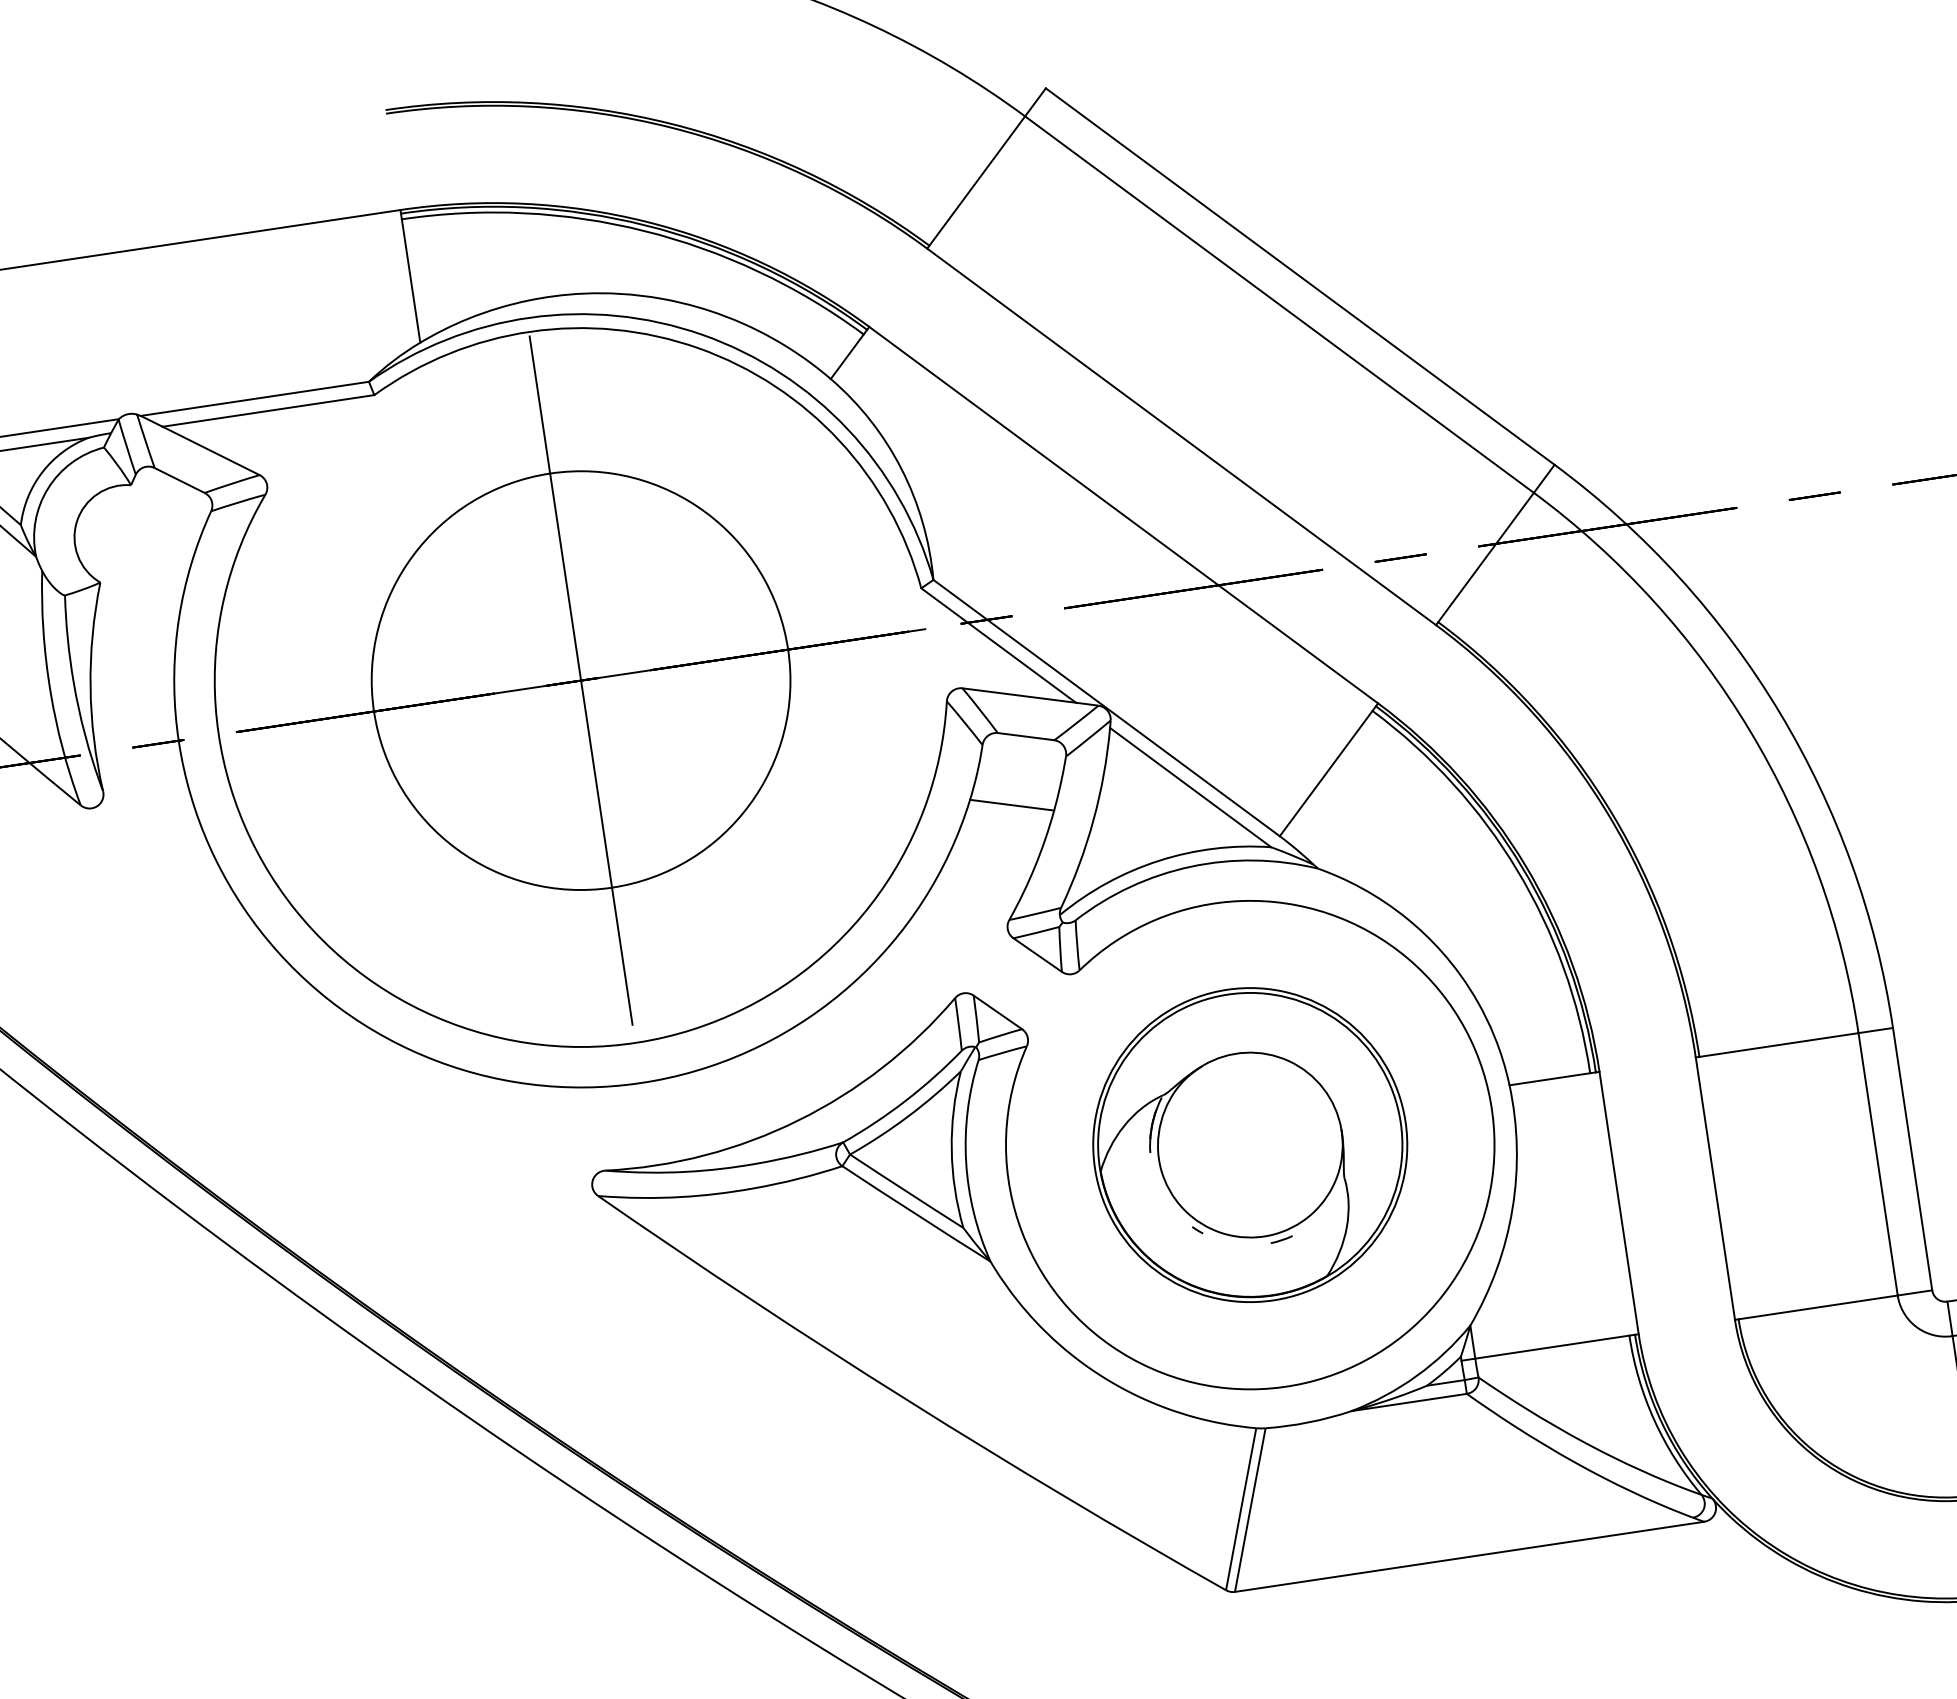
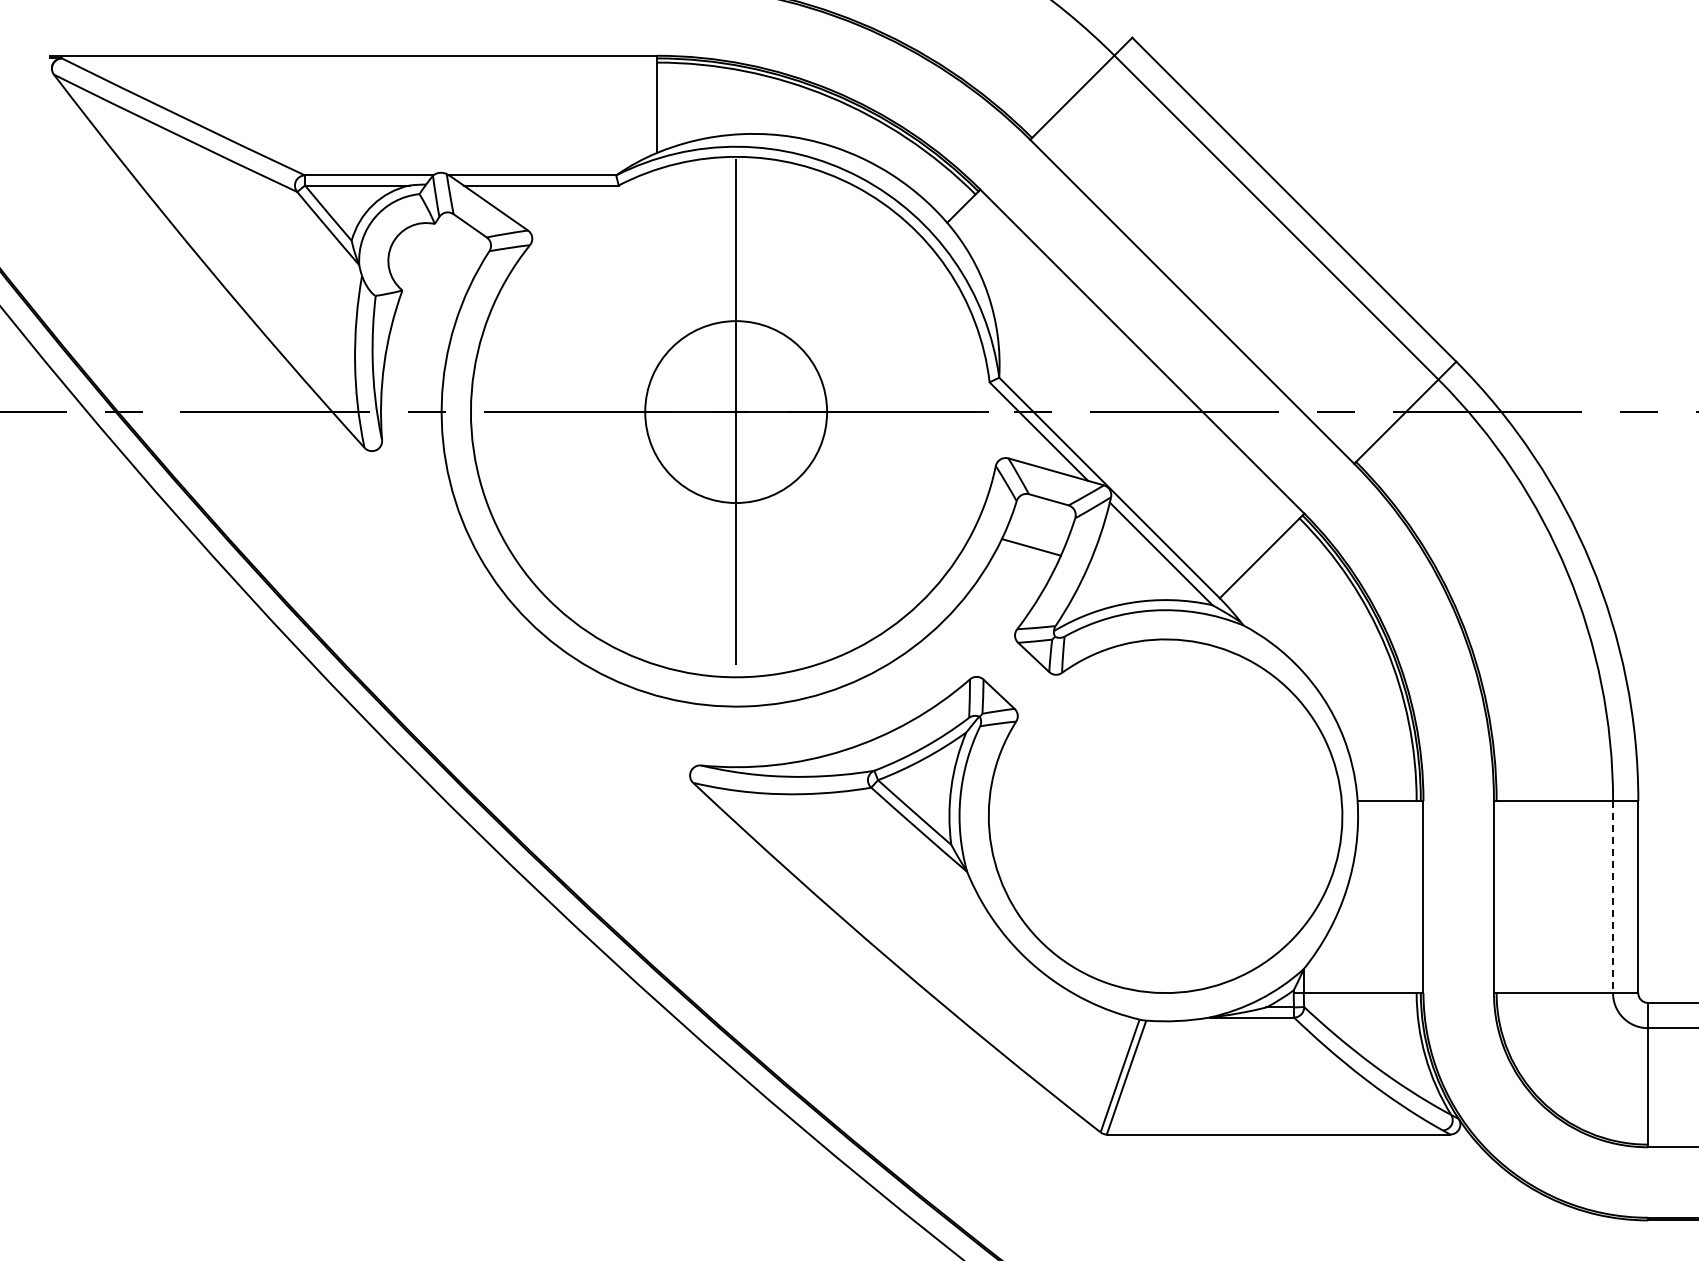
circle: (580, 679) -> (735, 411), size x0.6
part: (1249, 1144) -> (1165, 815), removed
line: (1878, 1164) -> (1613, 897), solid -> dashed

